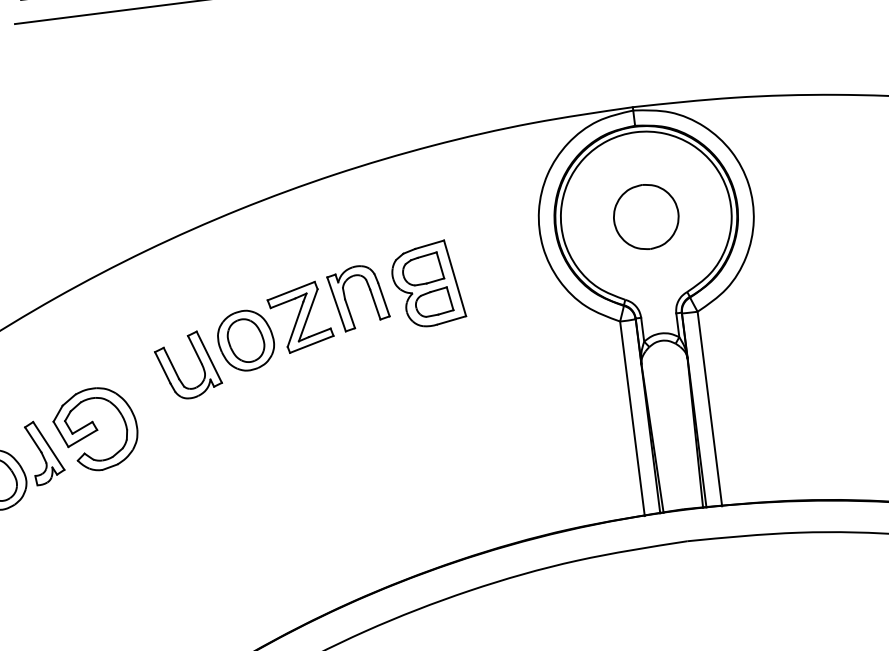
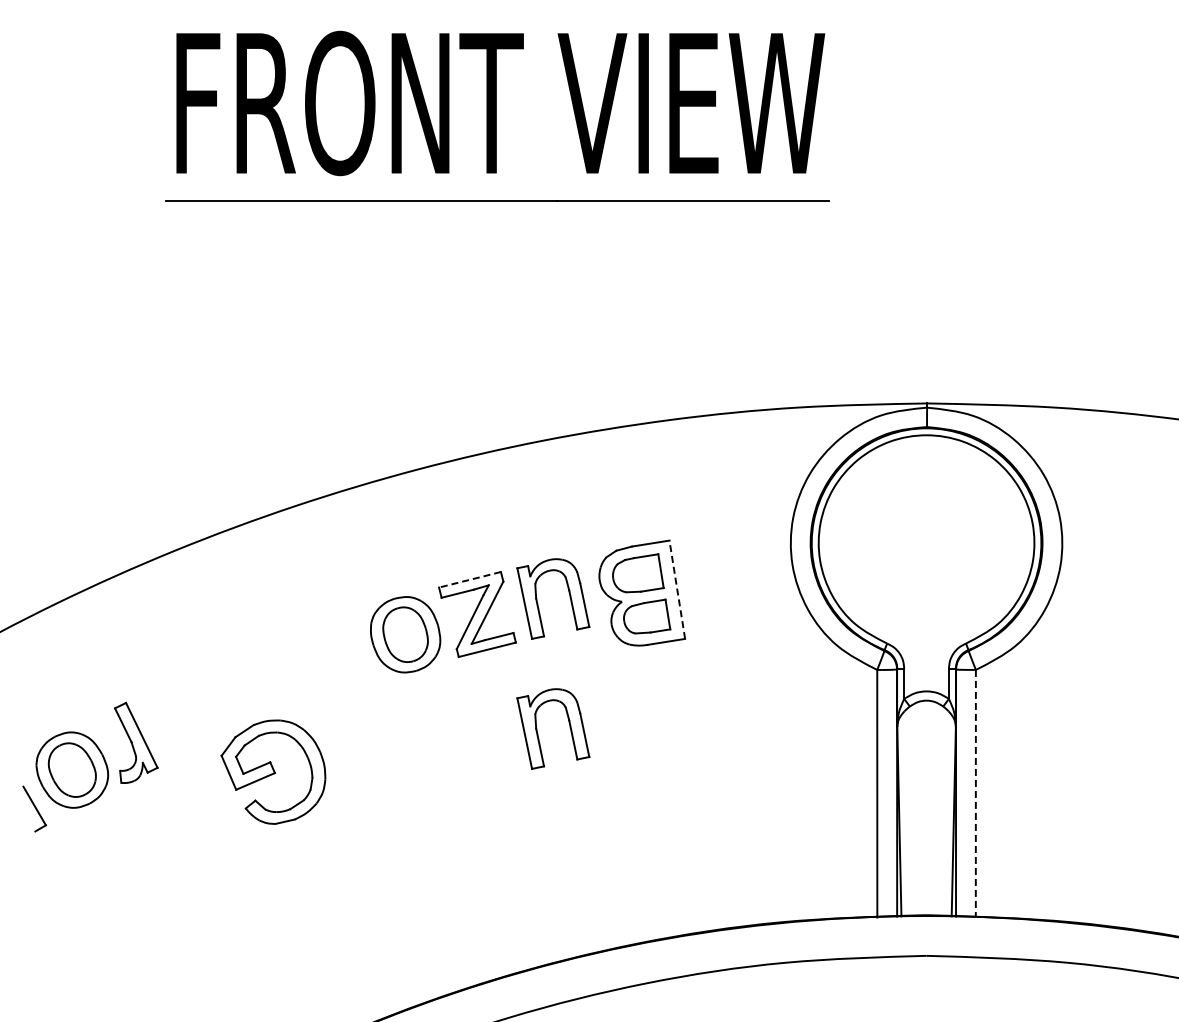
part: (646, 216) -> (926, 542), removed
line: (455, 278) -> (677, 589), solid -> dashed
line: (291, 290) -> (470, 579), solid -> dashed
part: (198, 360) -> (343, 651), removed
part: (360, 405) -> (538, 733), added
line: (709, 408) -> (975, 793), solid -> dashed
part: (95, 428) -> (273, 771), moved

